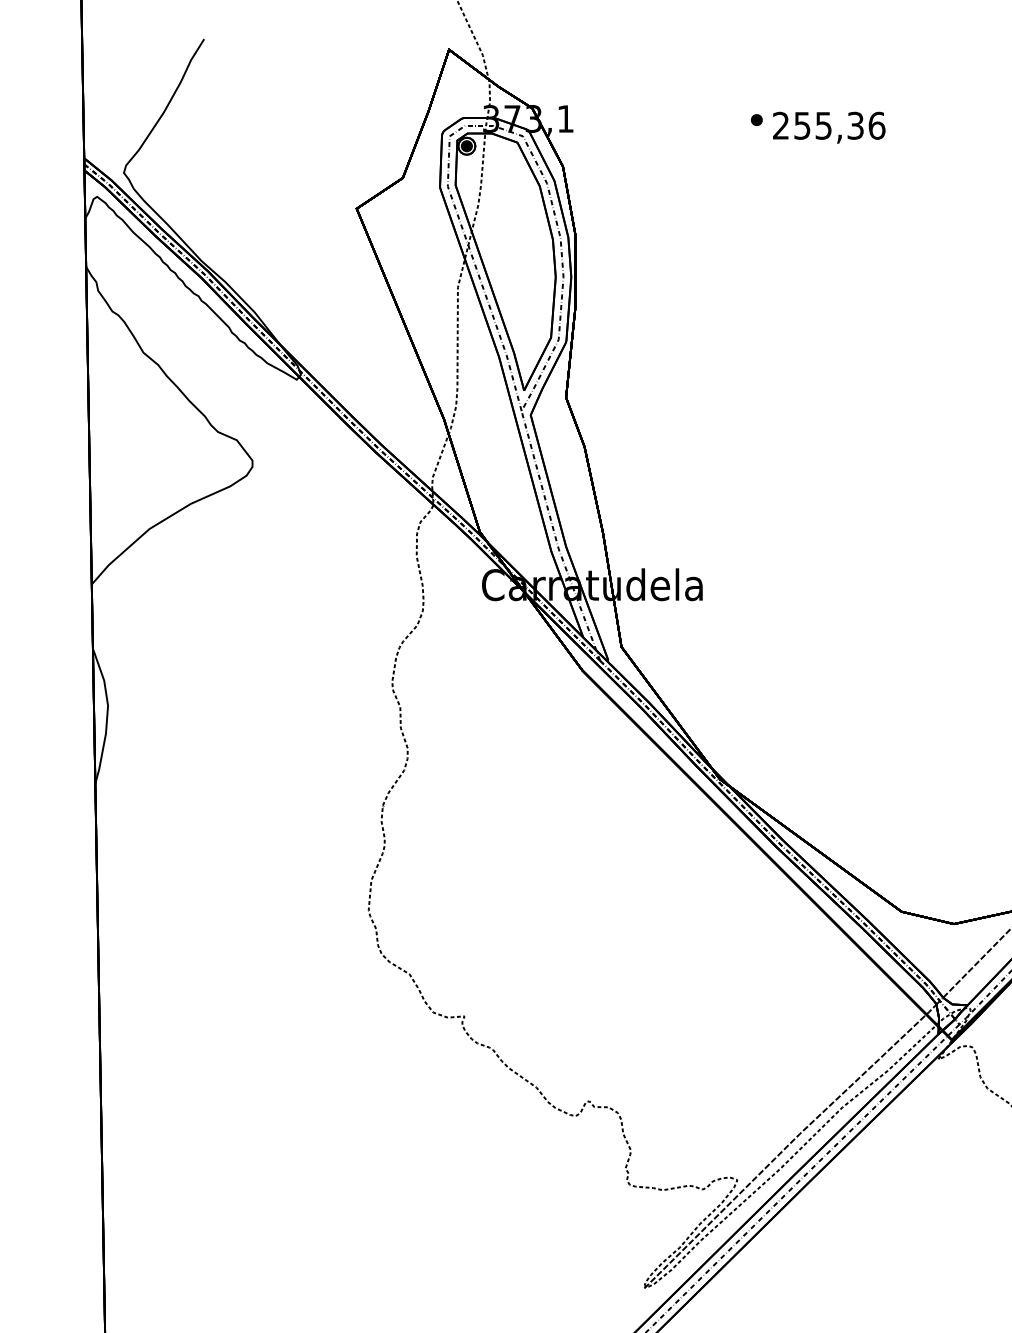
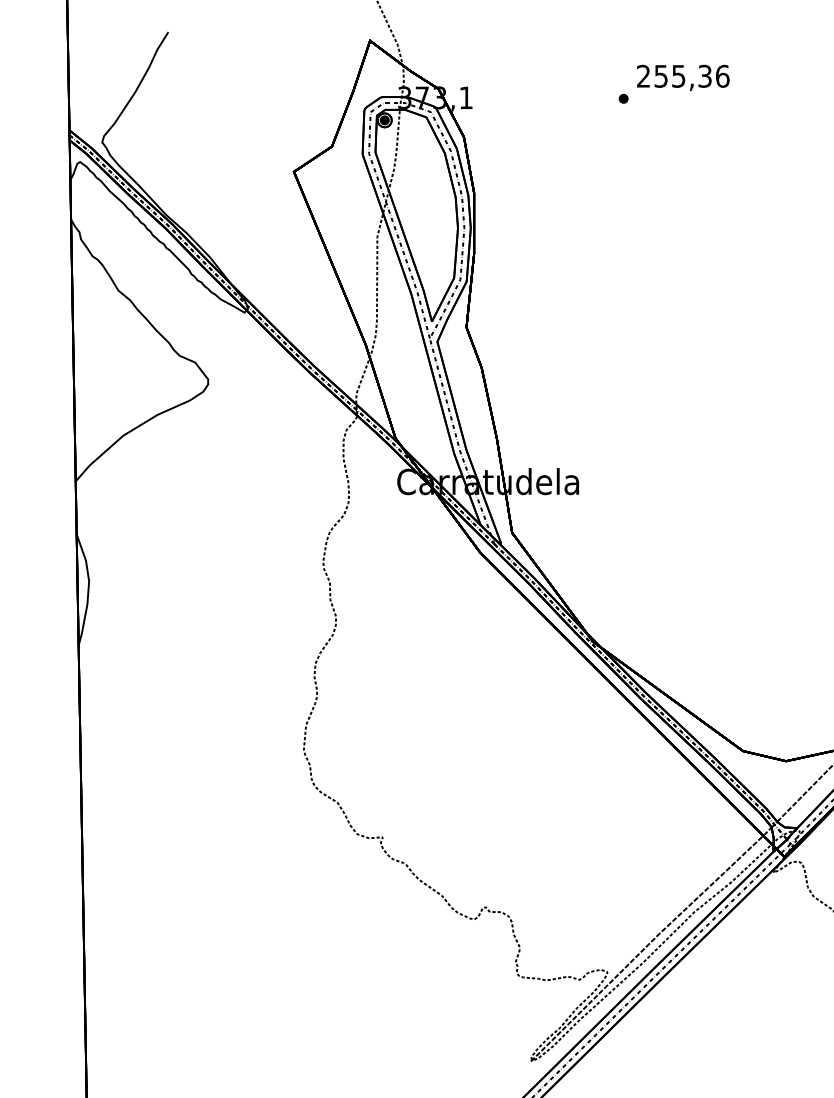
text: (829, 127) -> (683, 77), moved

